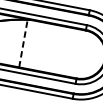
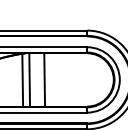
line: (23, 42) -> (22, 79), dashed -> solid
line: (29, 44) -> (29, 79), added
line: (43, 46) -> (44, 79), added

